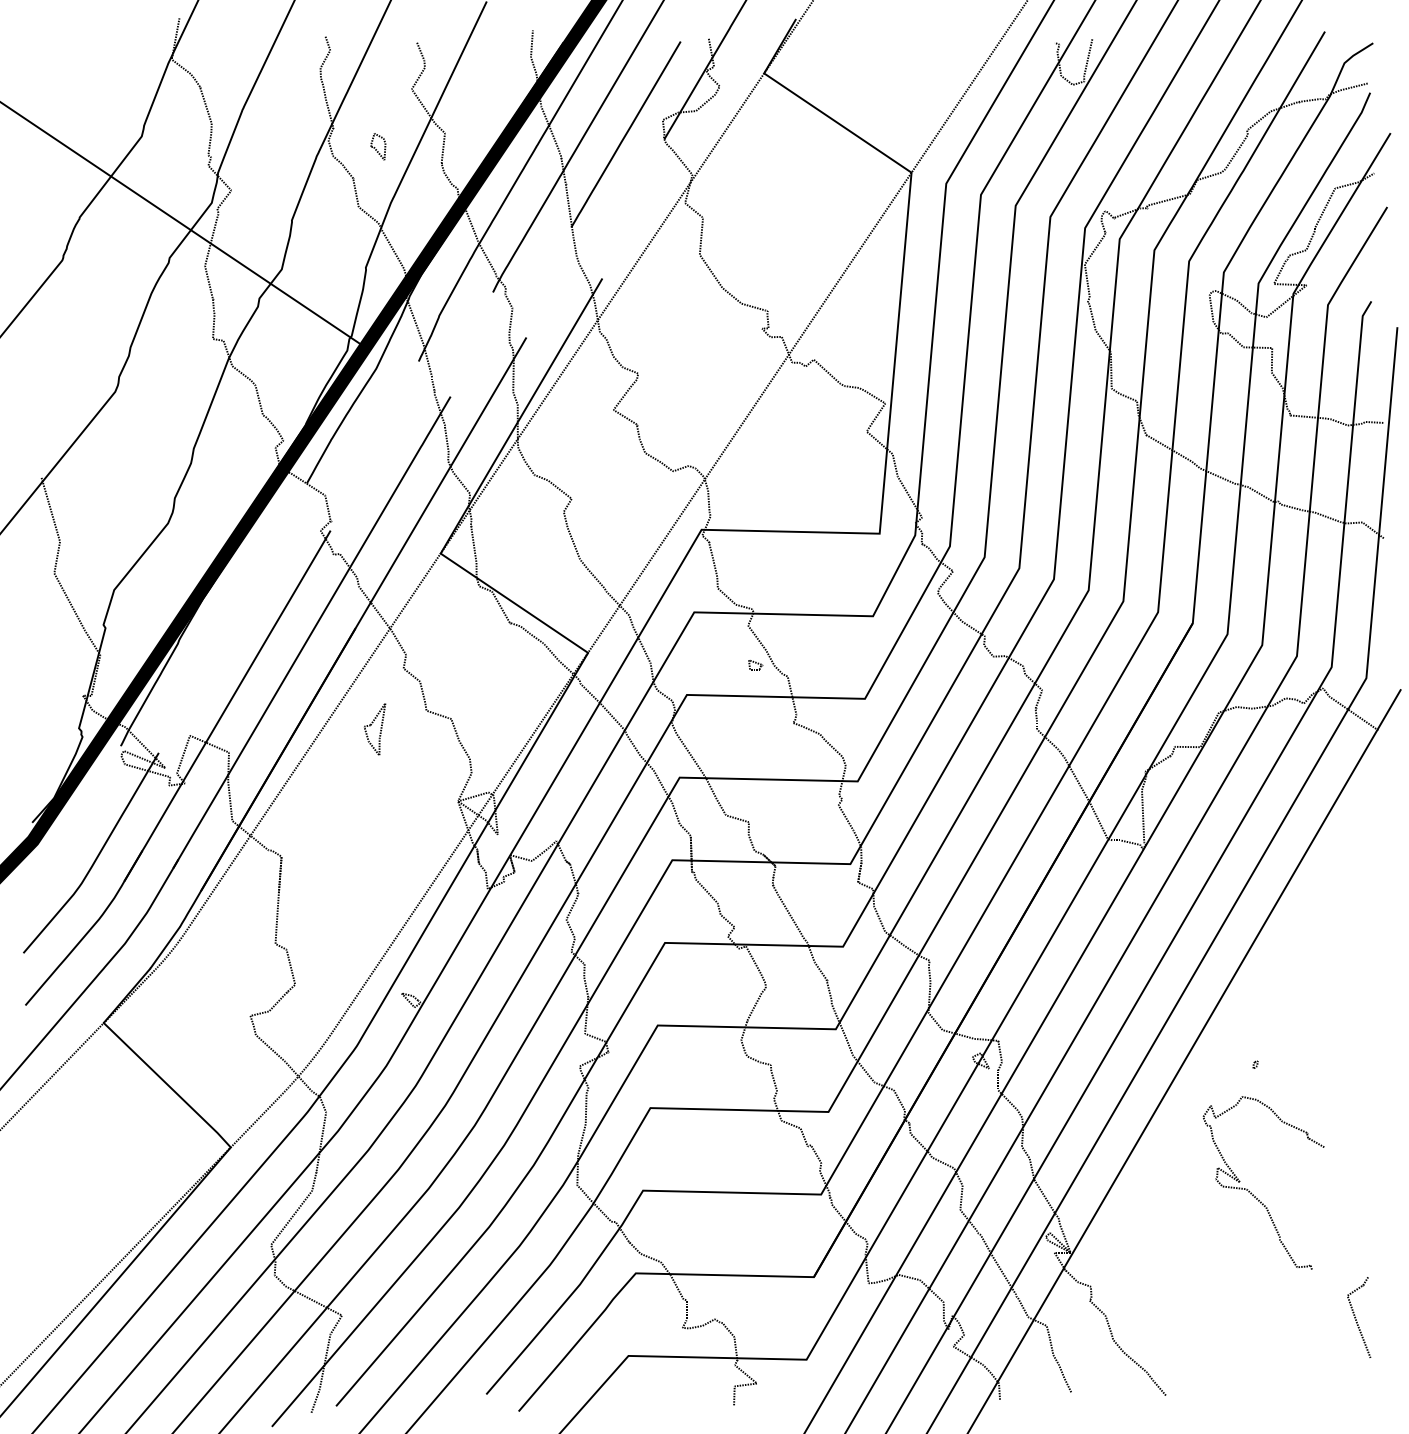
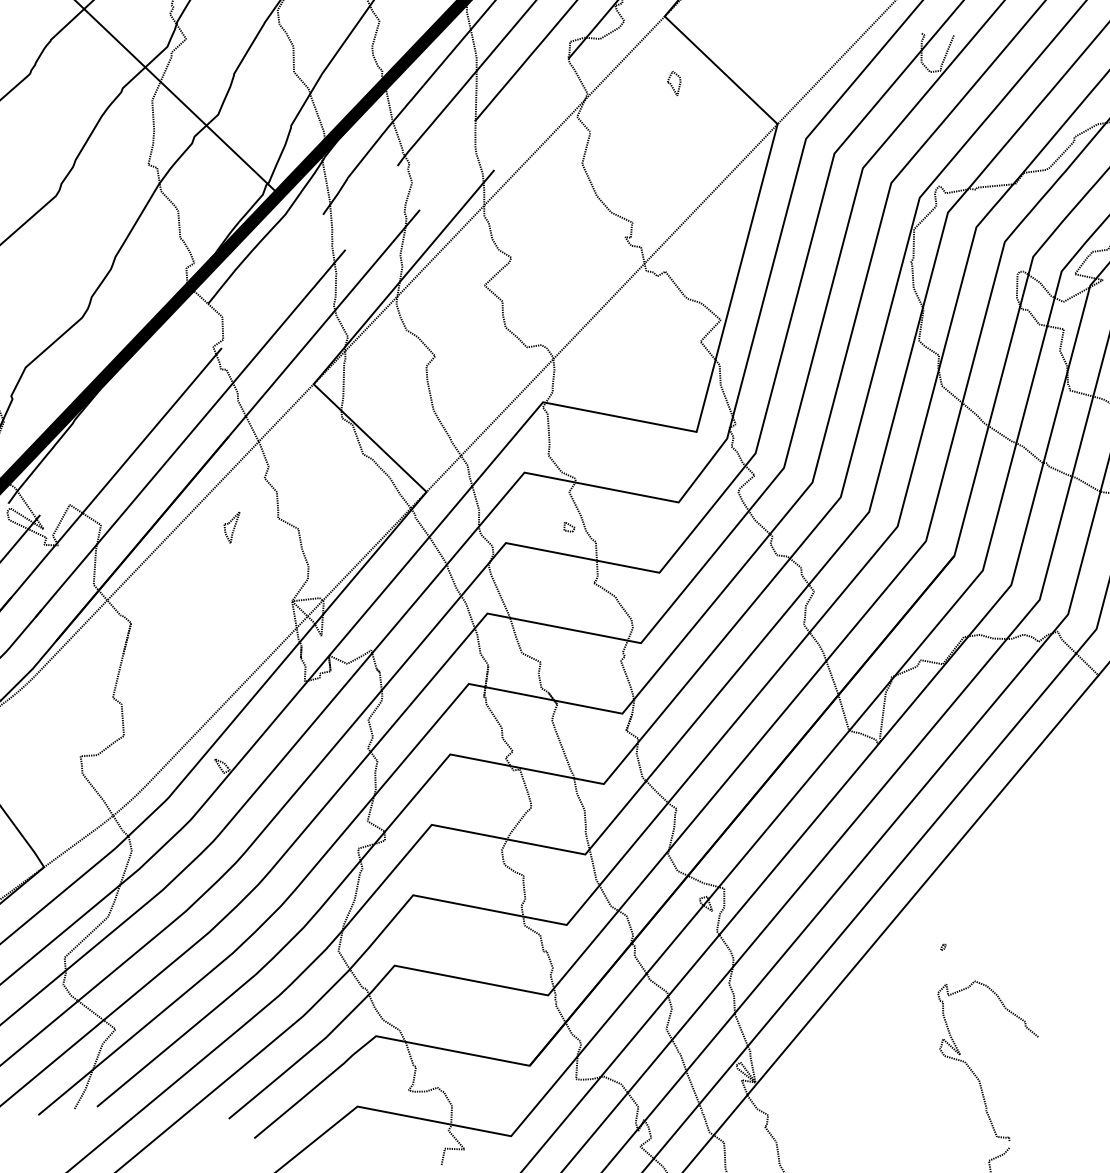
part: (378, 146) -> (674, 83), moved
part: (374, 729) -> (230, 526), size x0.71
curve: (1251, 1192) -> (968, 1065), moved

